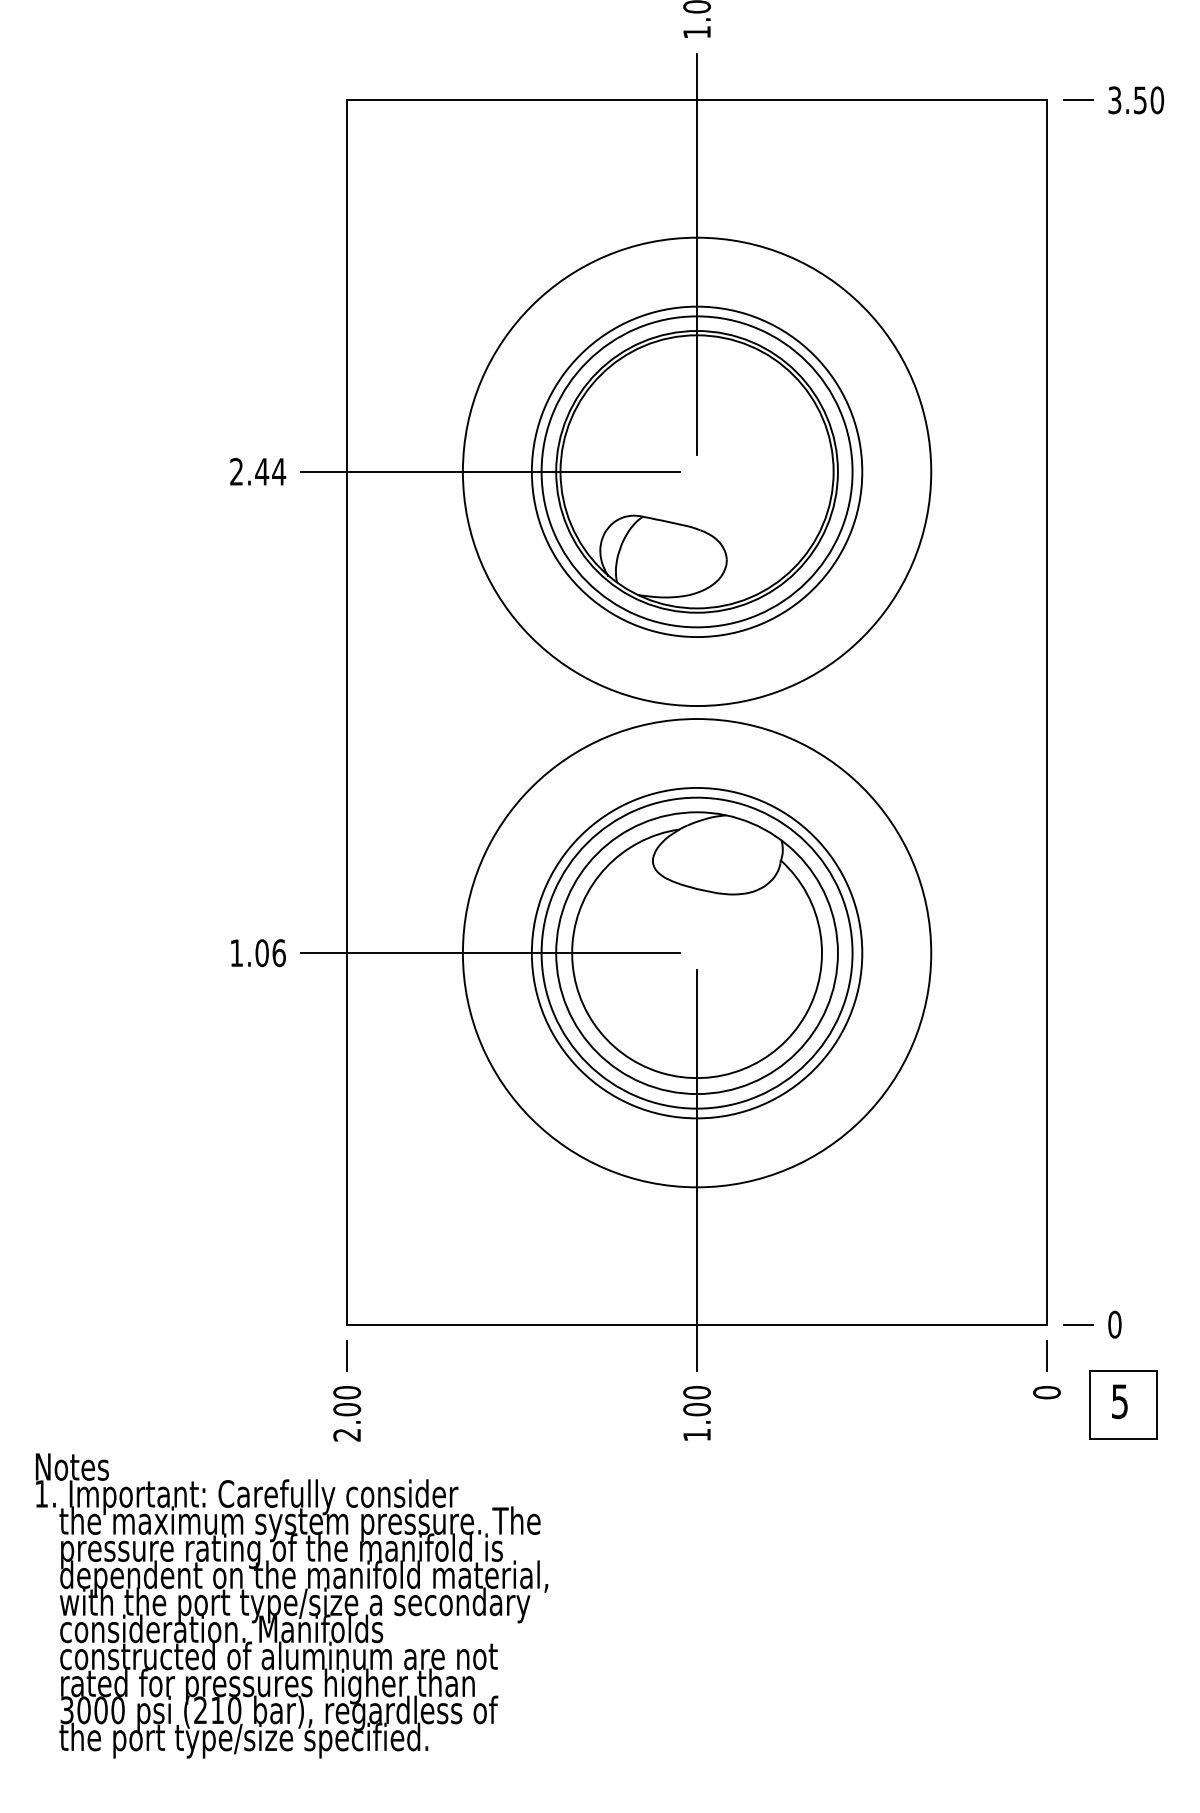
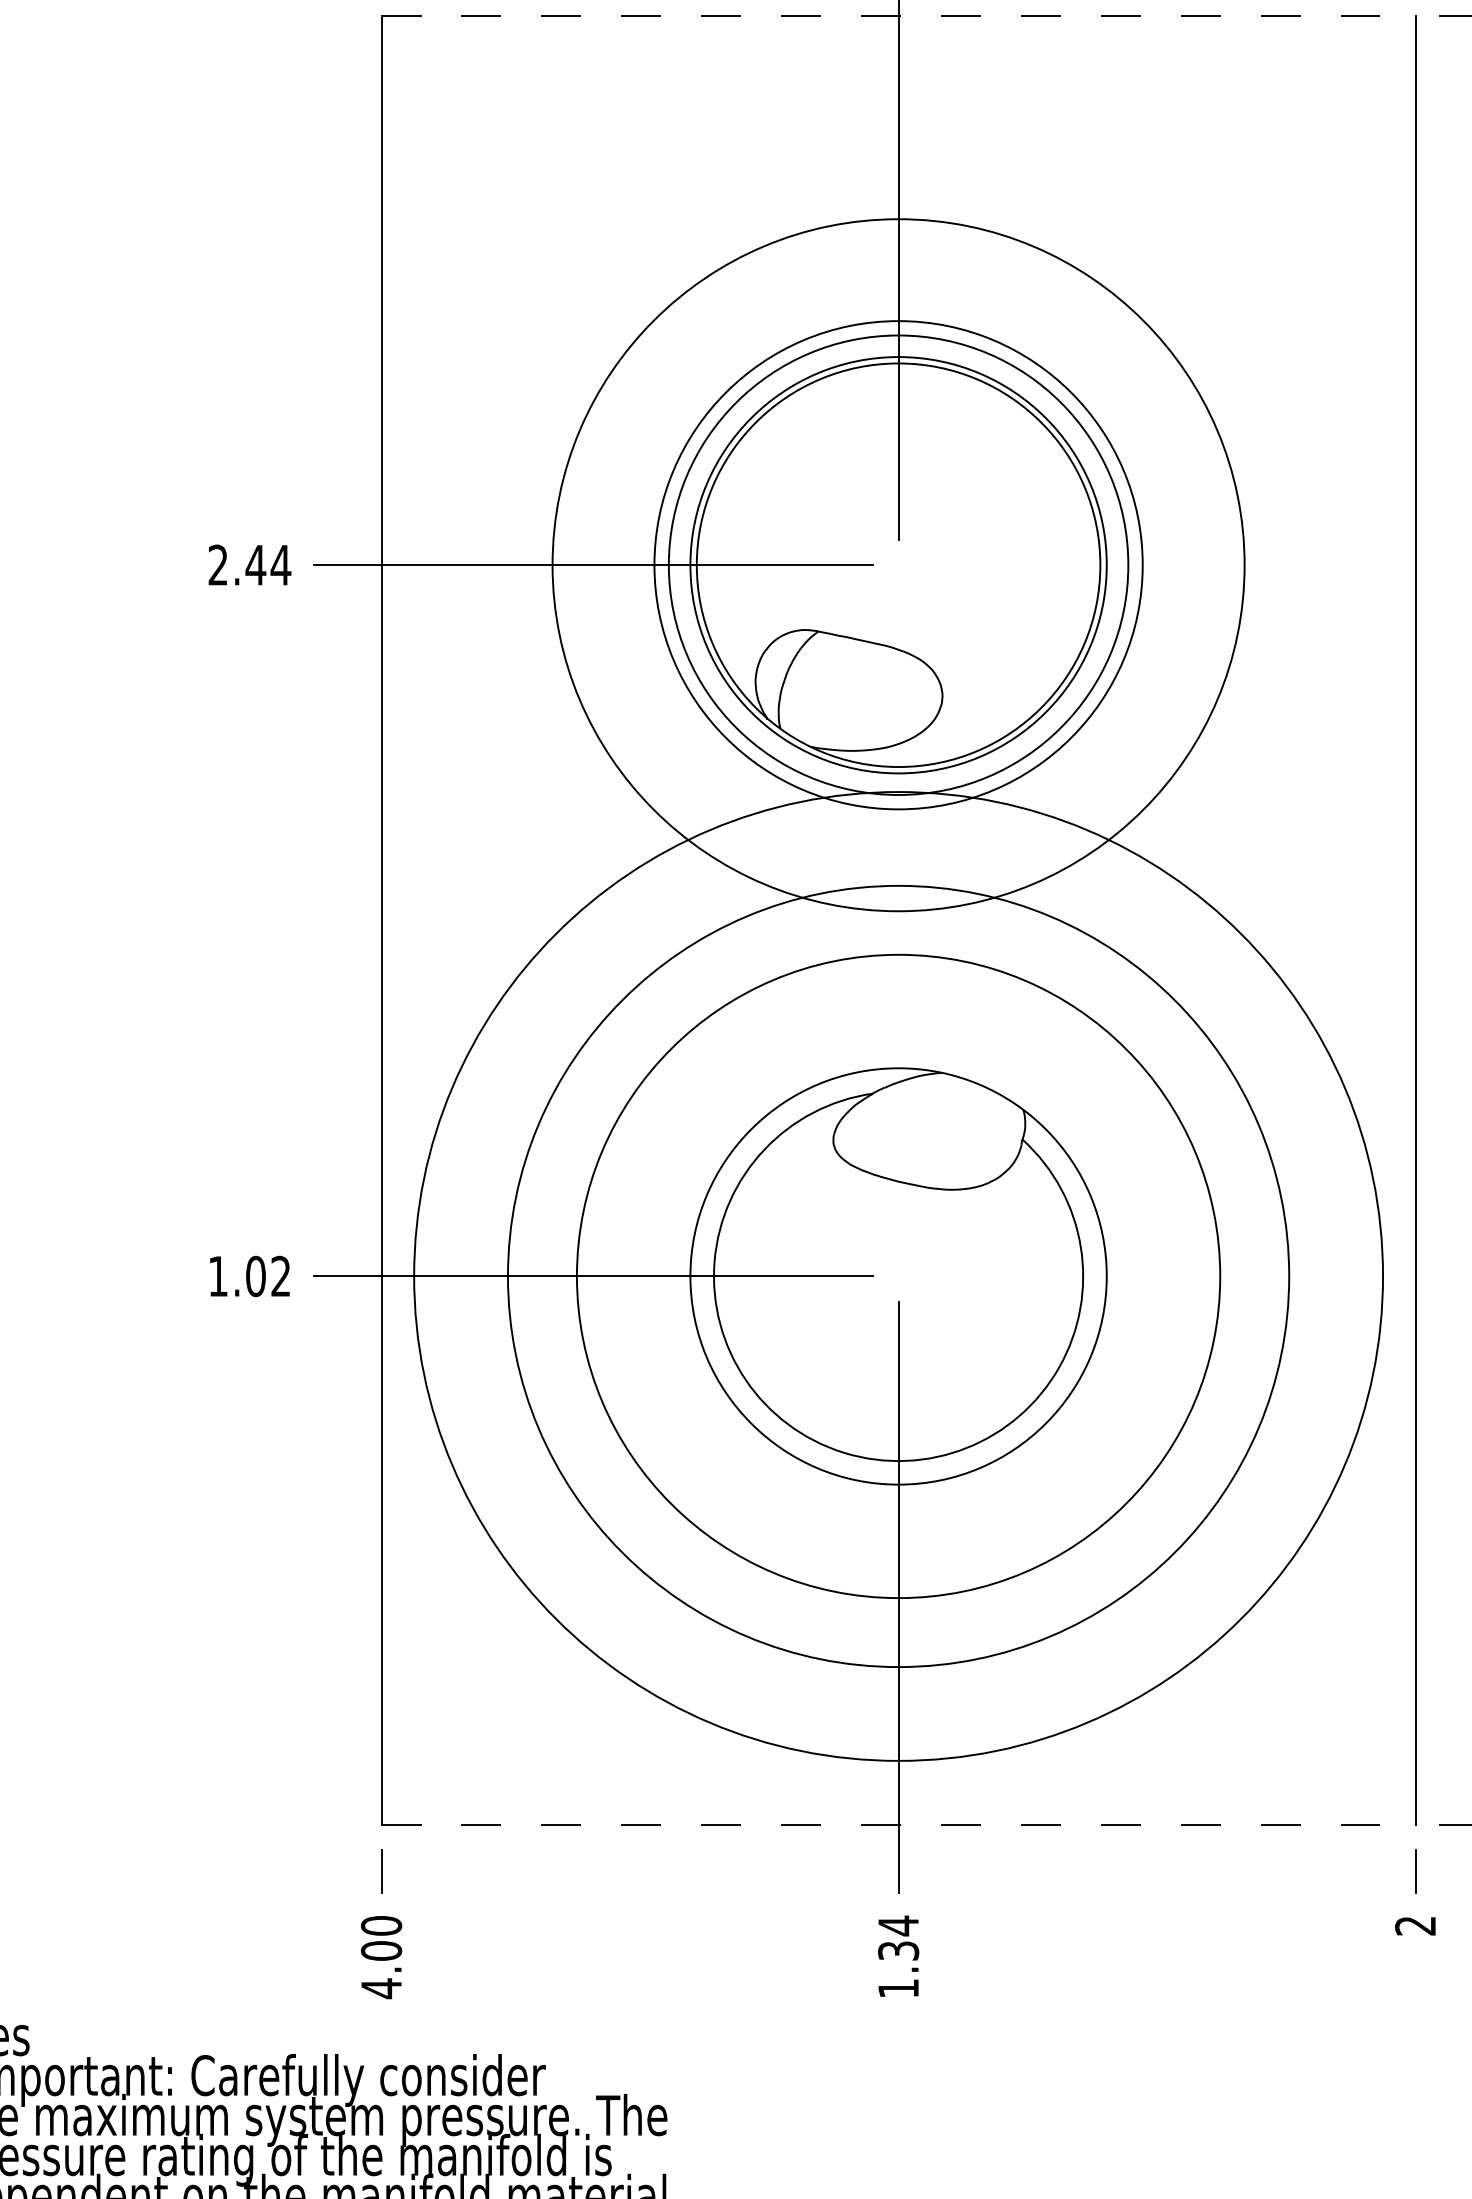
line: (697, 100) -> (899, 16), solid -> dashed
circle: (696, 952) -> (897, 1275), size x1.4
circle: (696, 952) -> (897, 1275), size x1.6
text: (278, 953) -> (280, 1276), 1.06 -> 1.02
circle: (696, 953) -> (897, 1276), size x1.4
line: (697, 1324) -> (899, 1825), solid -> dashed
text: (1046, 1392) -> (1414, 1925), 0 -> 2
text: (696, 1400) -> (897, 1937), 1.00 -> 1.34
text: (346, 1435) -> (380, 1989), 2.00 -> 4.00

